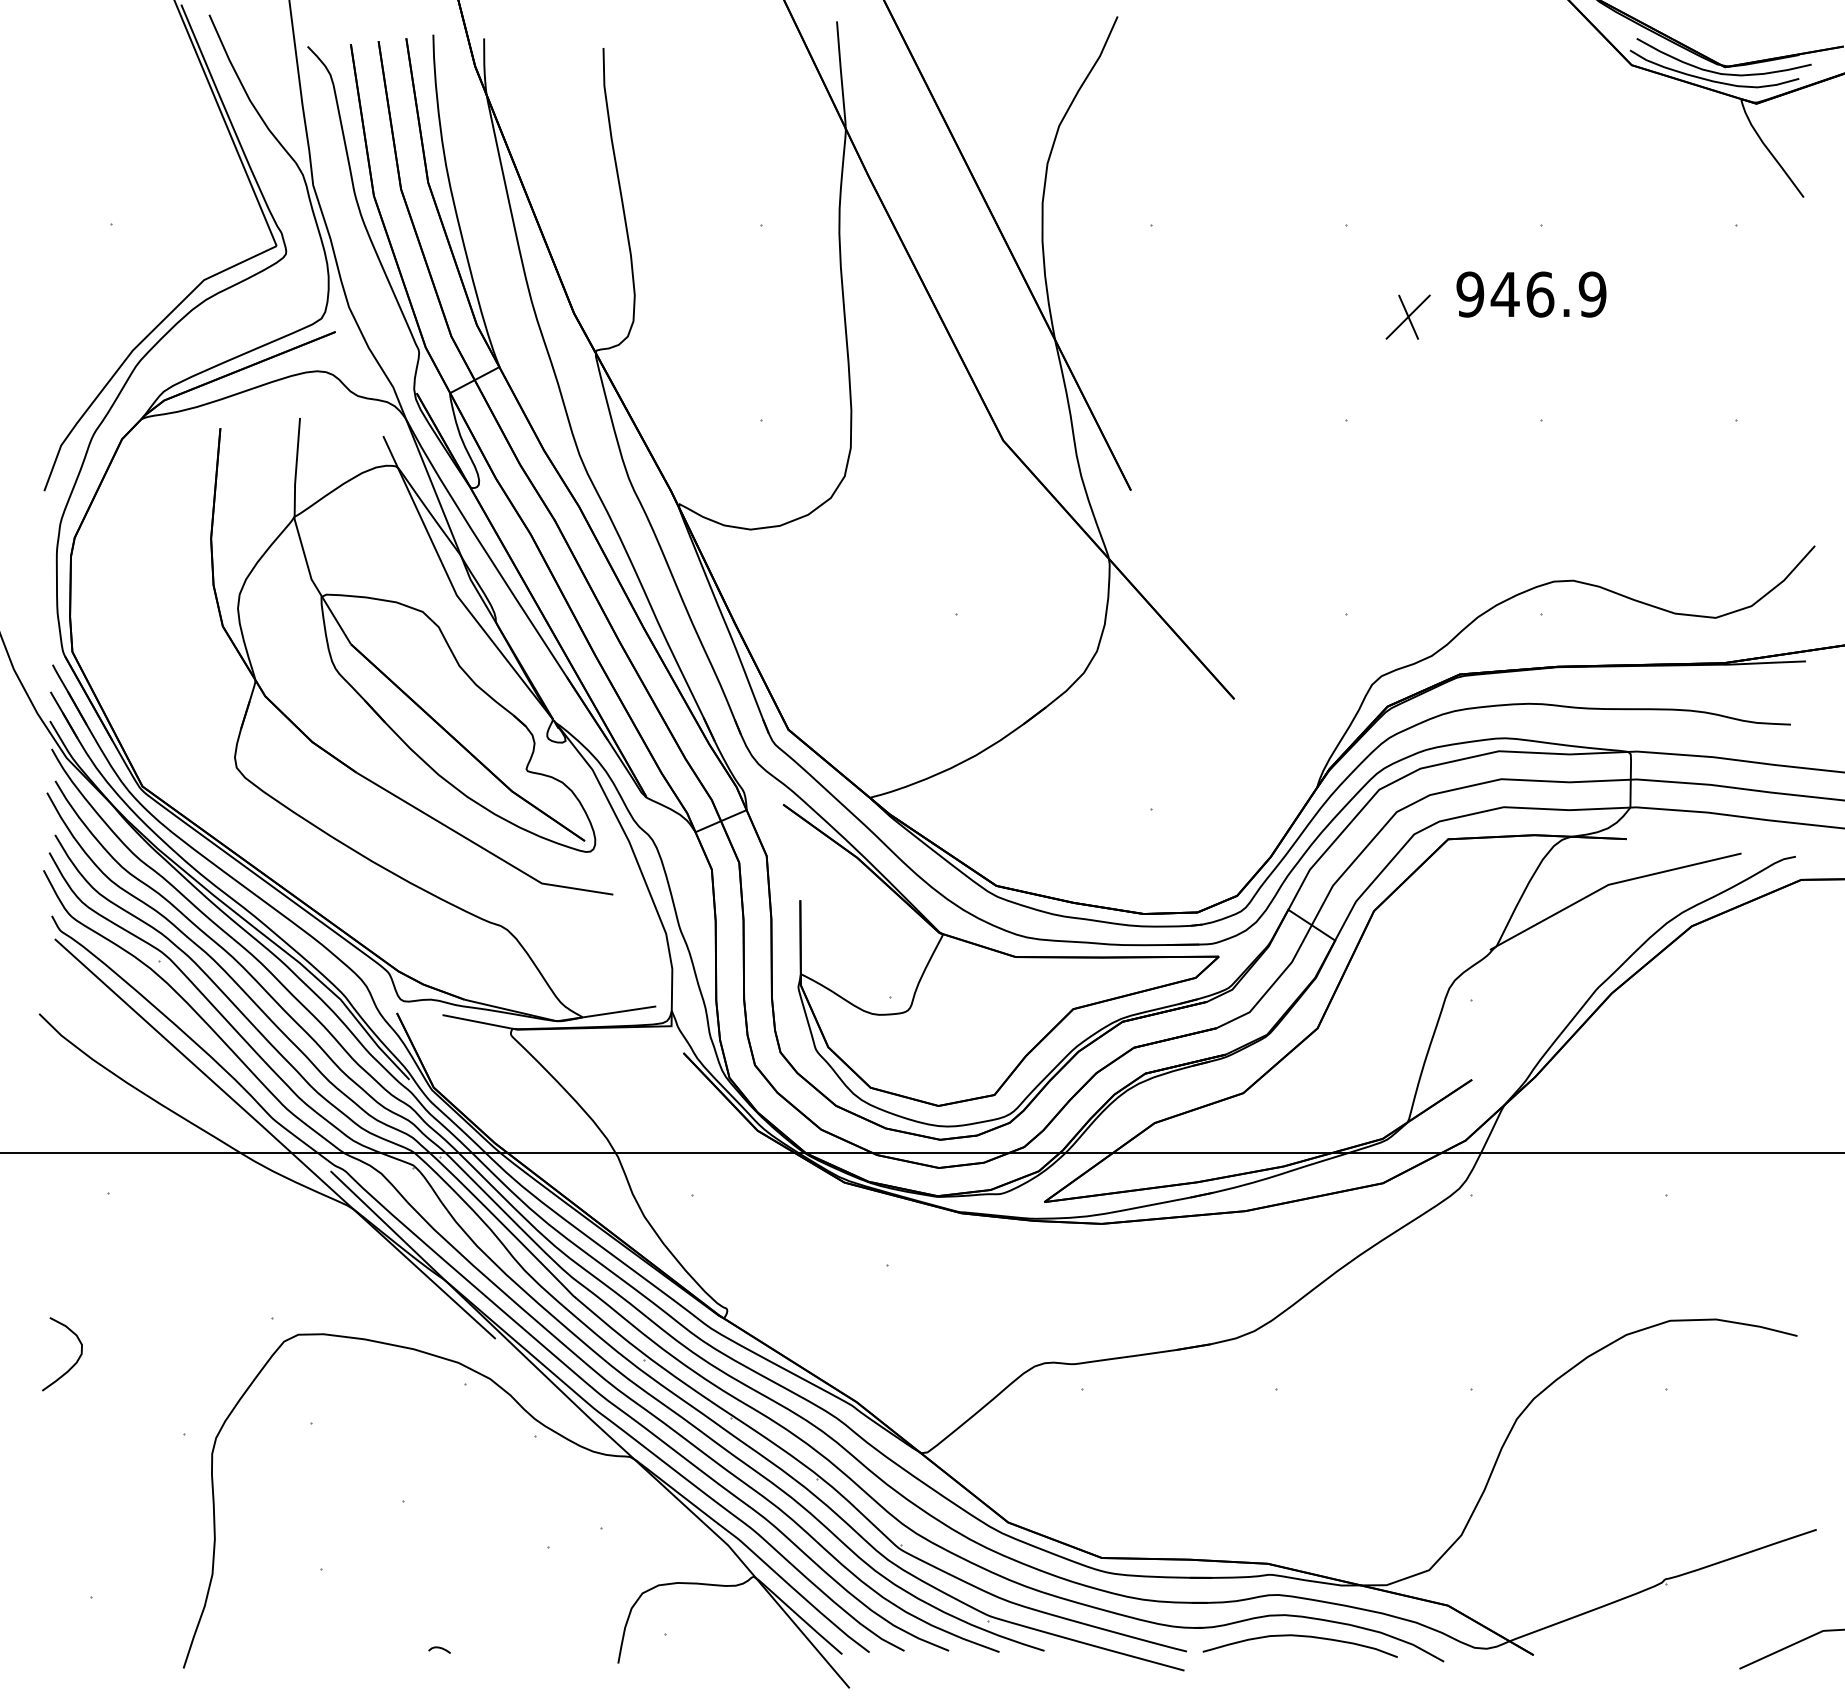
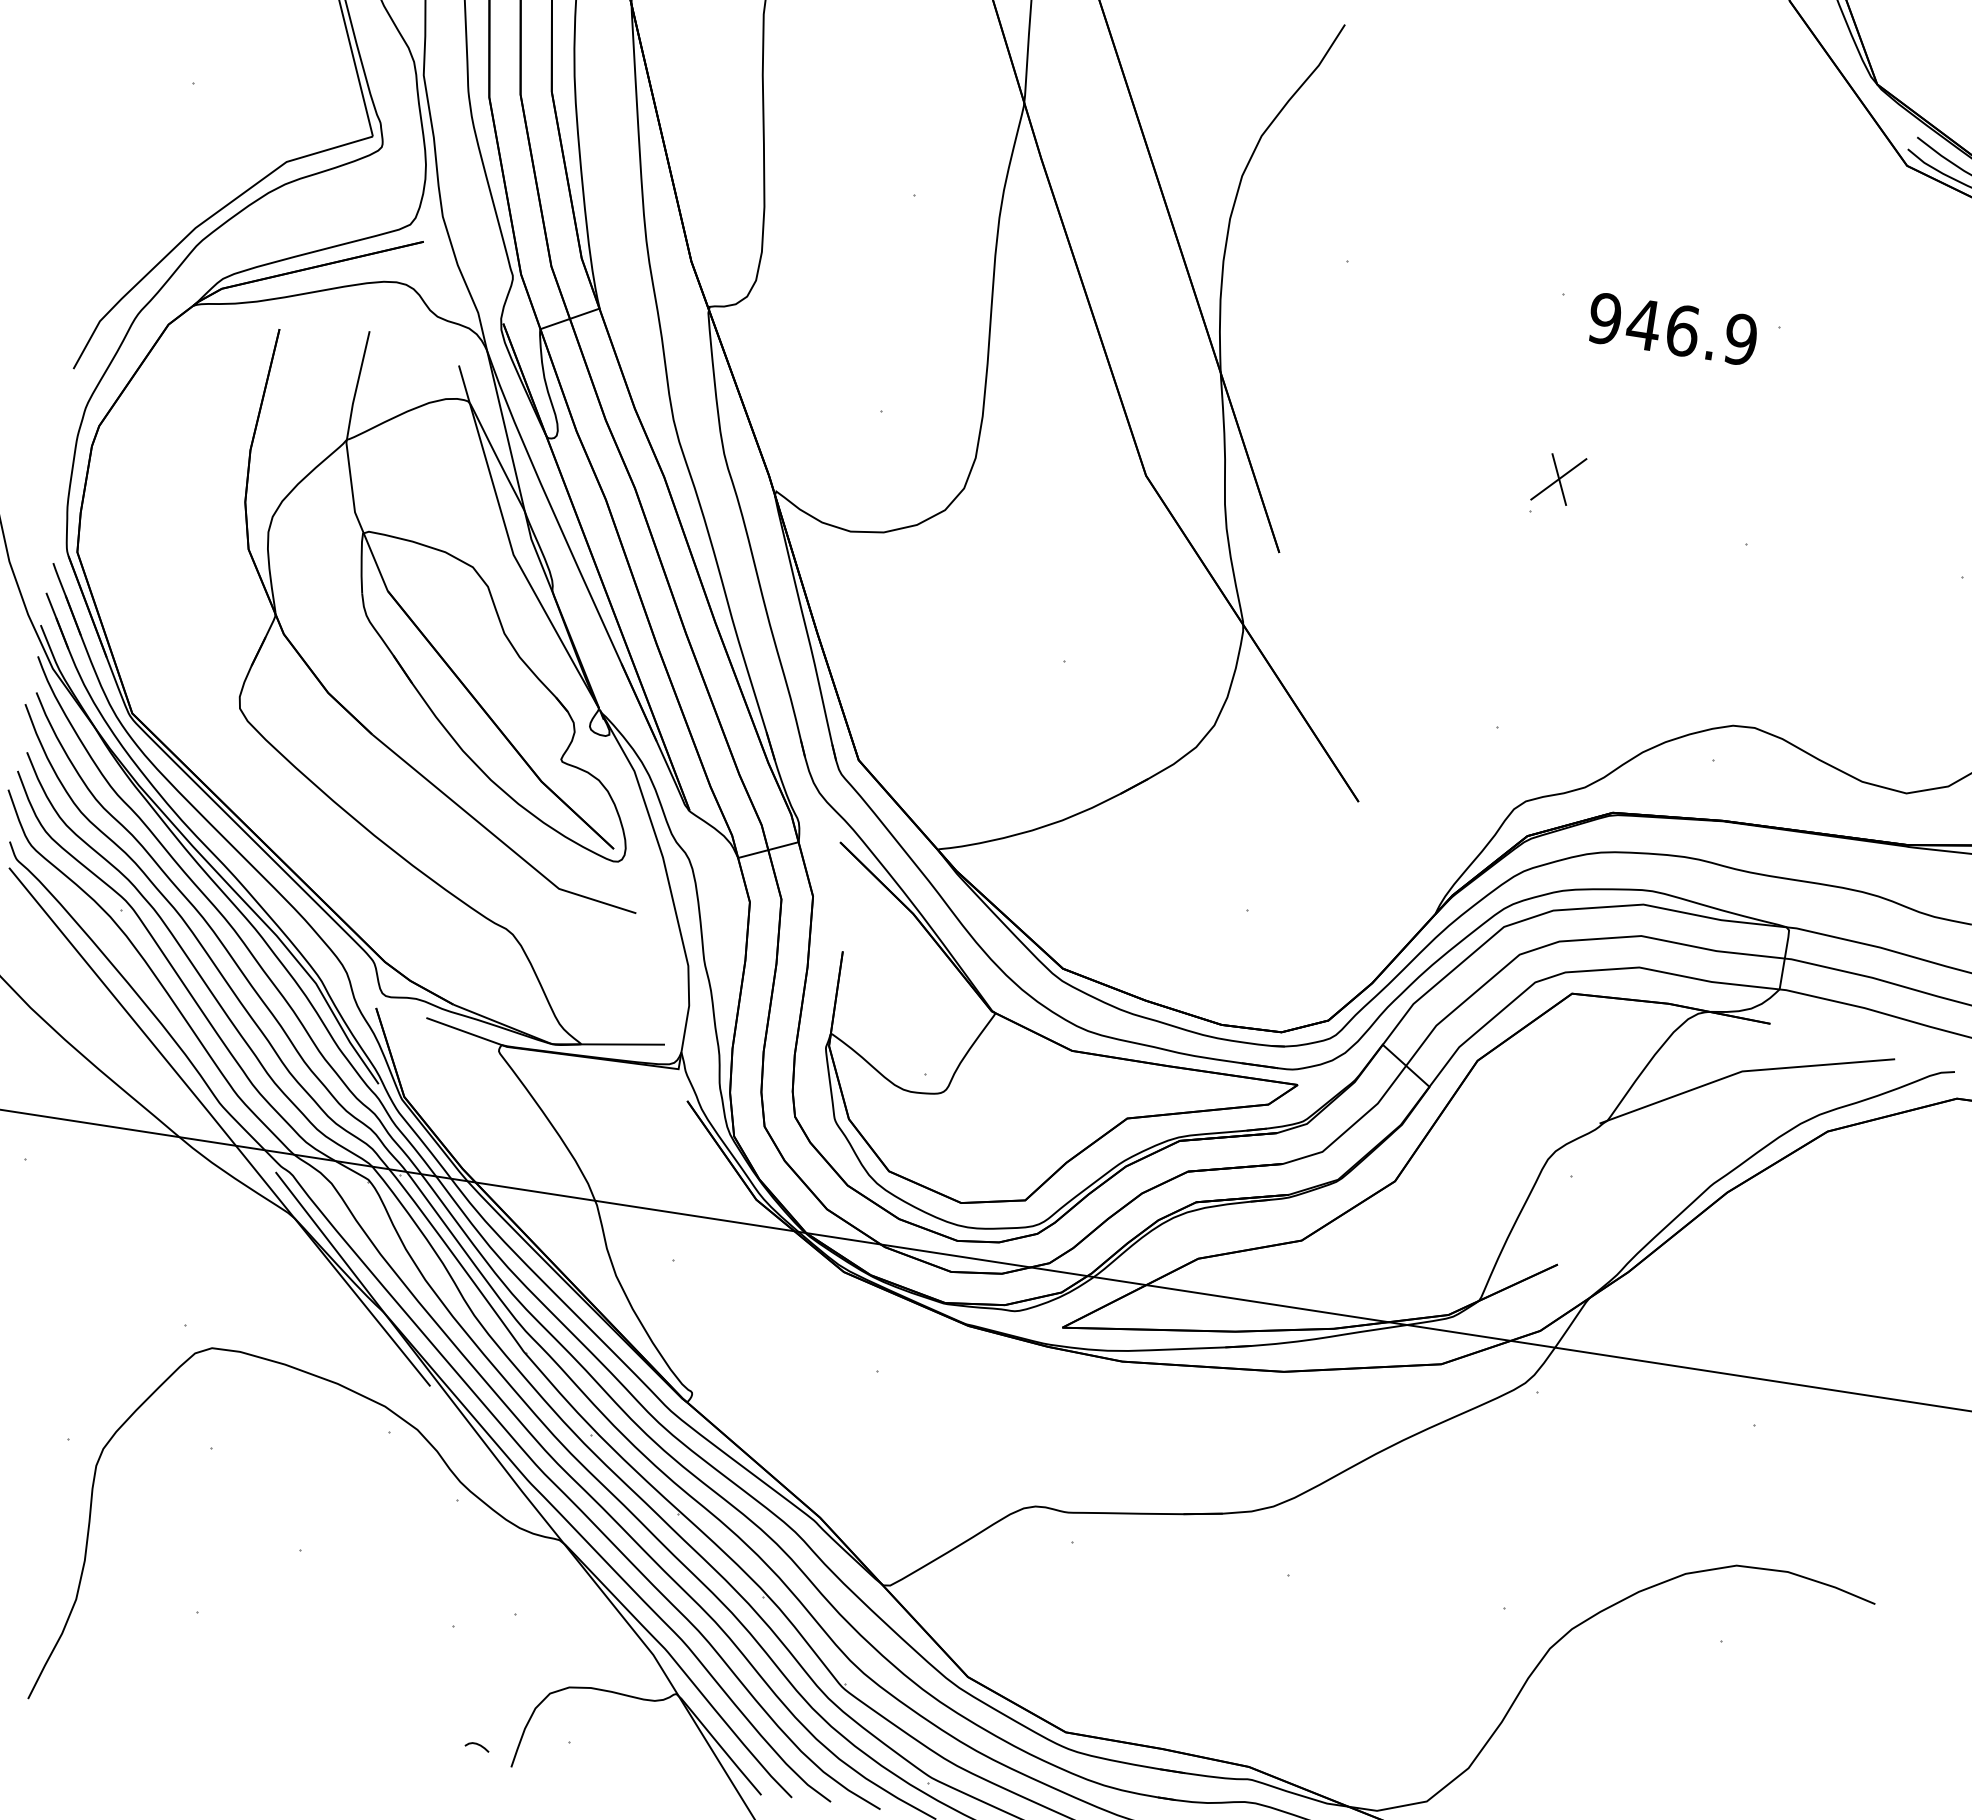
text: (1531, 294) -> (1672, 329), moved
part: (1407, 316) -> (1558, 478), moved
curve: (439, 1648) -> (477, 1745), moved

